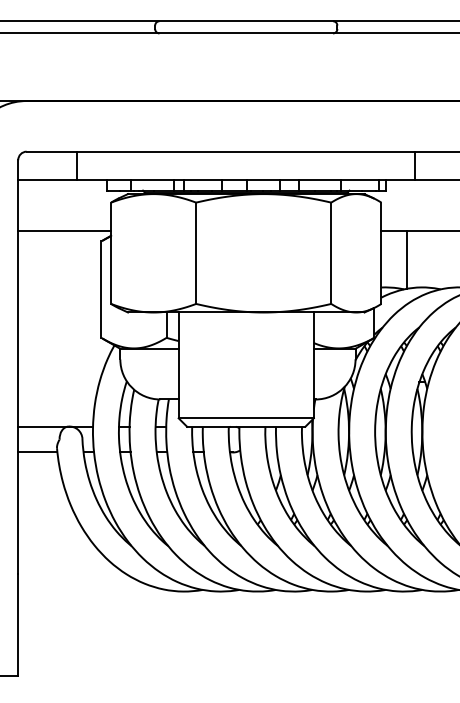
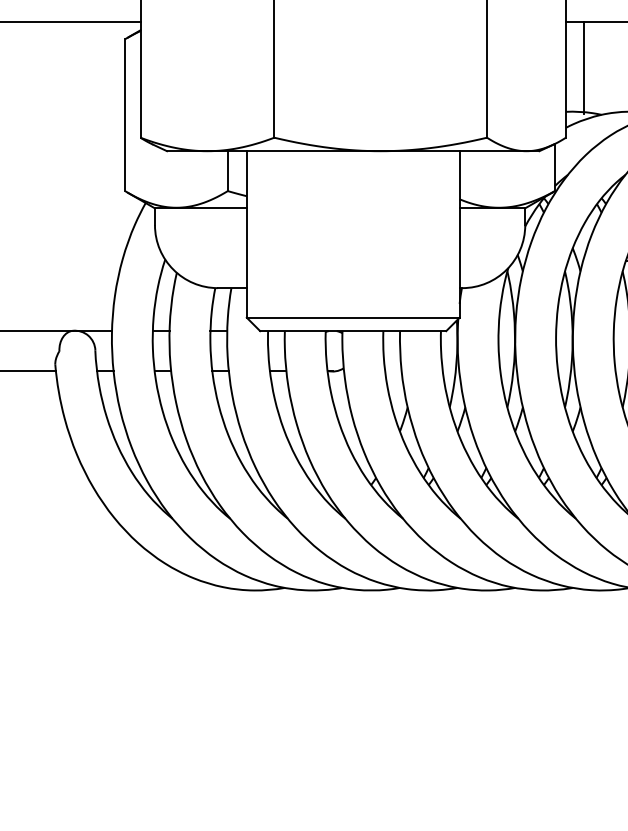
line: (406, 259) -> (583, 67), moved

